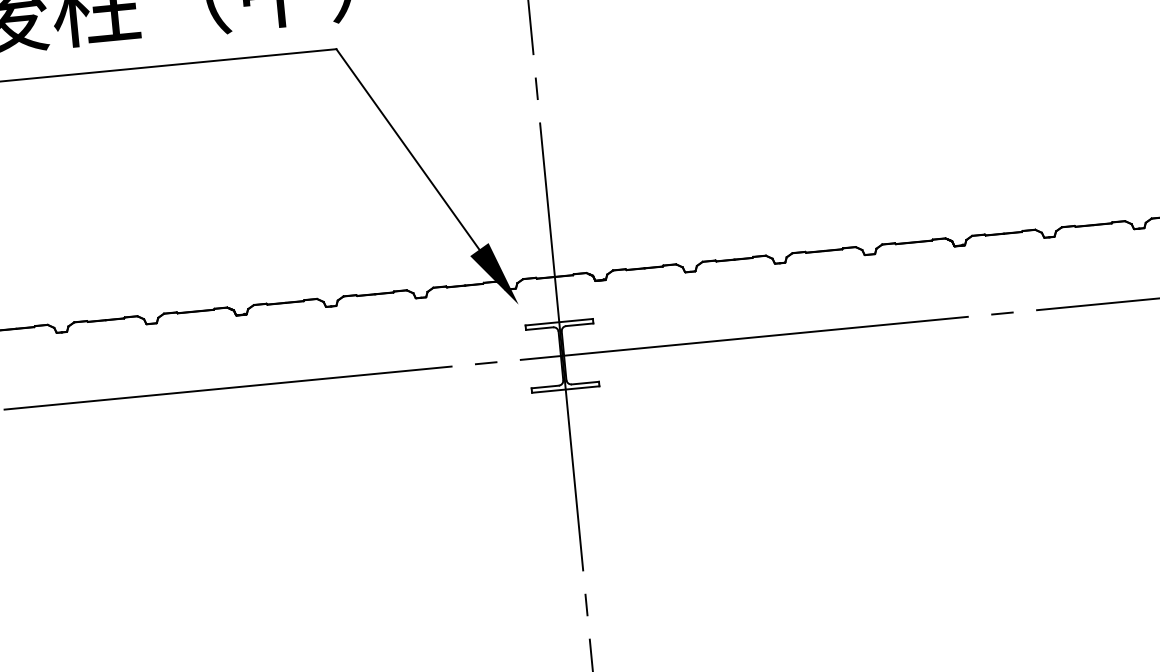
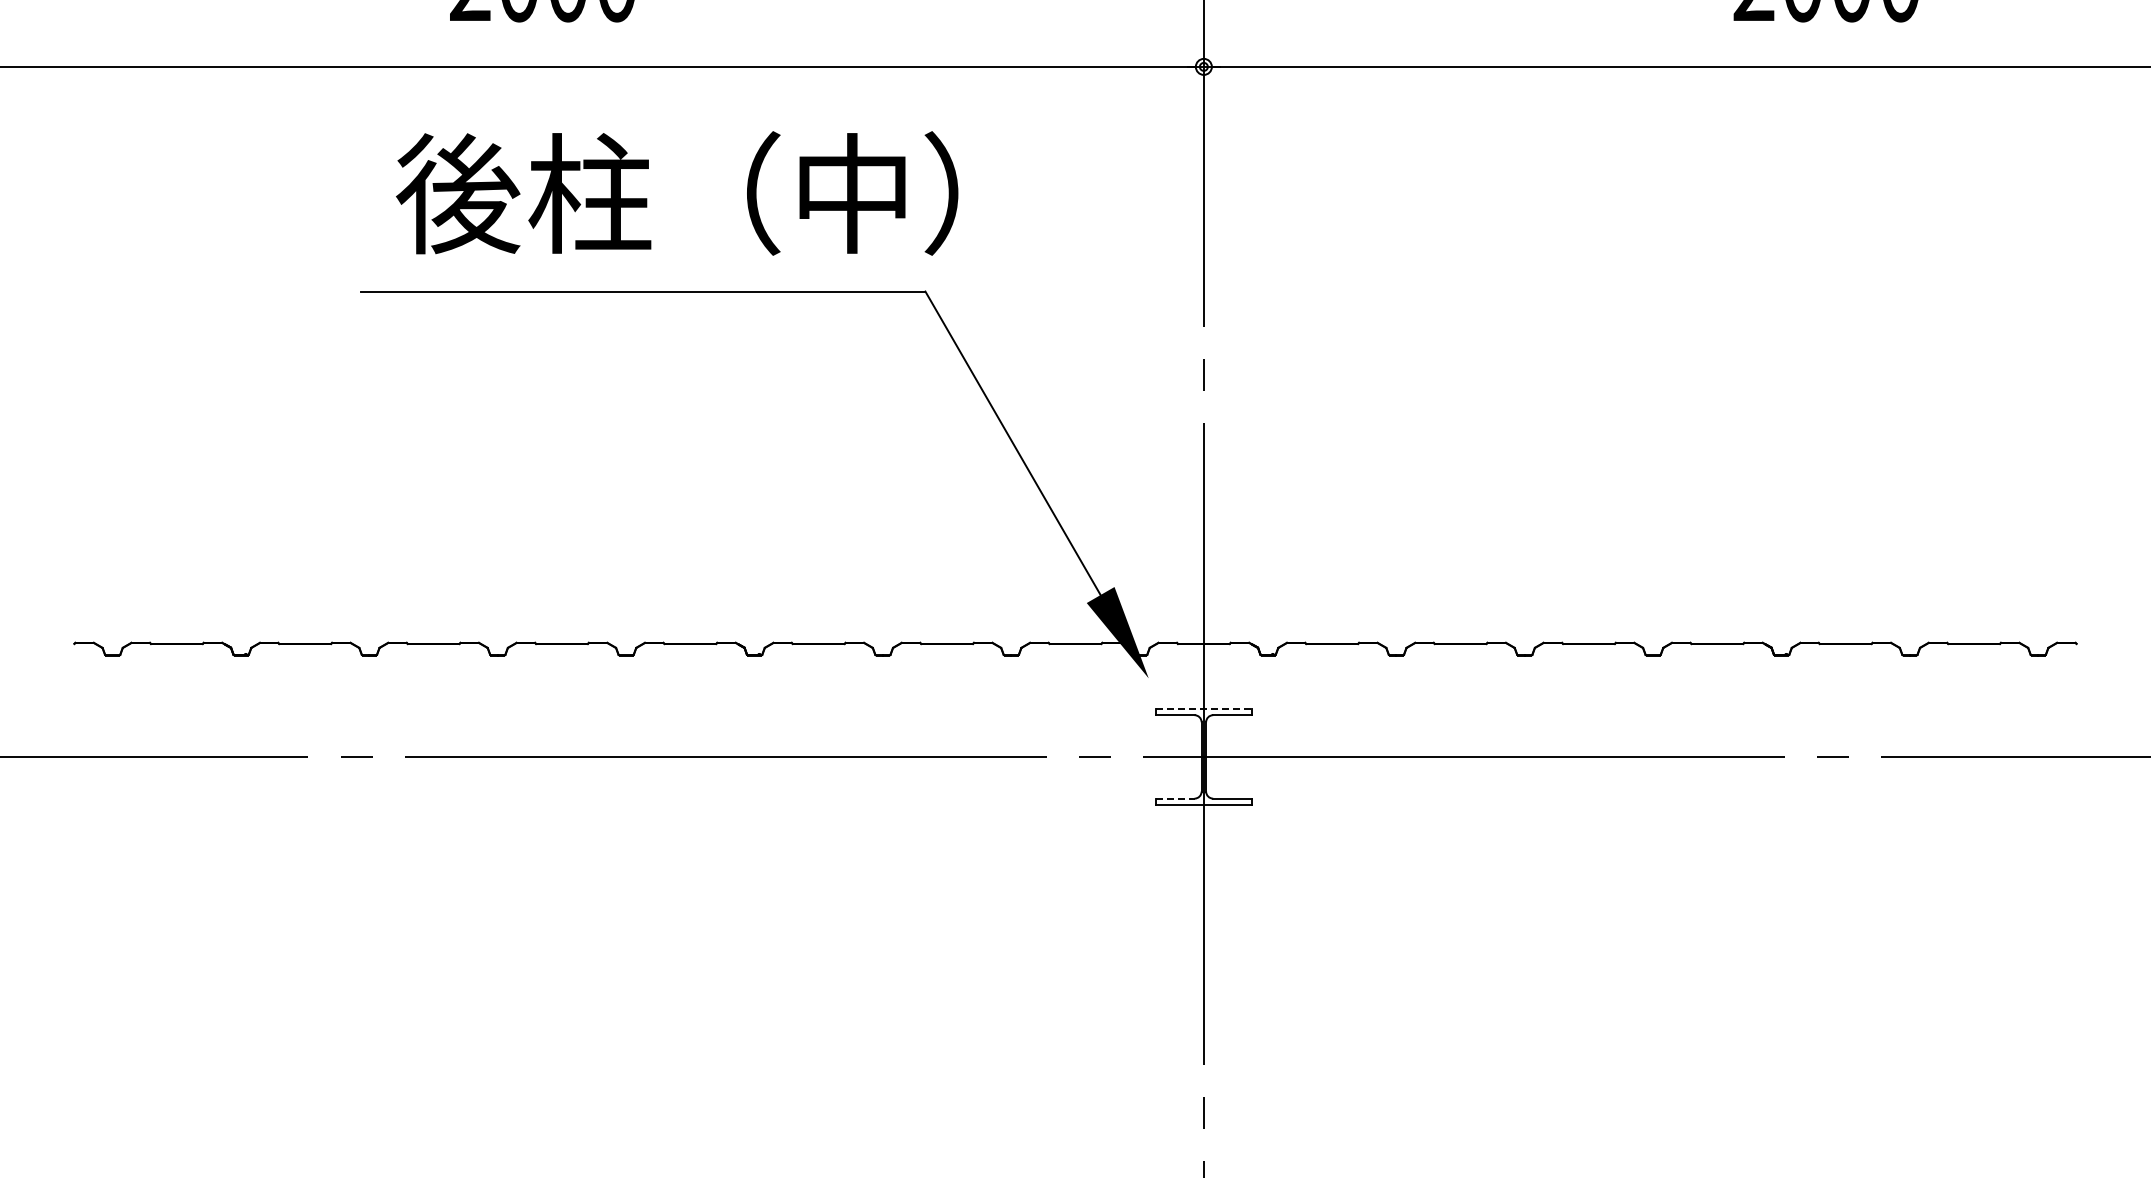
line: (559, 321) -> (1204, 708), solid -> dashed
line: (545, 386) -> (1175, 798), solid -> dashed

